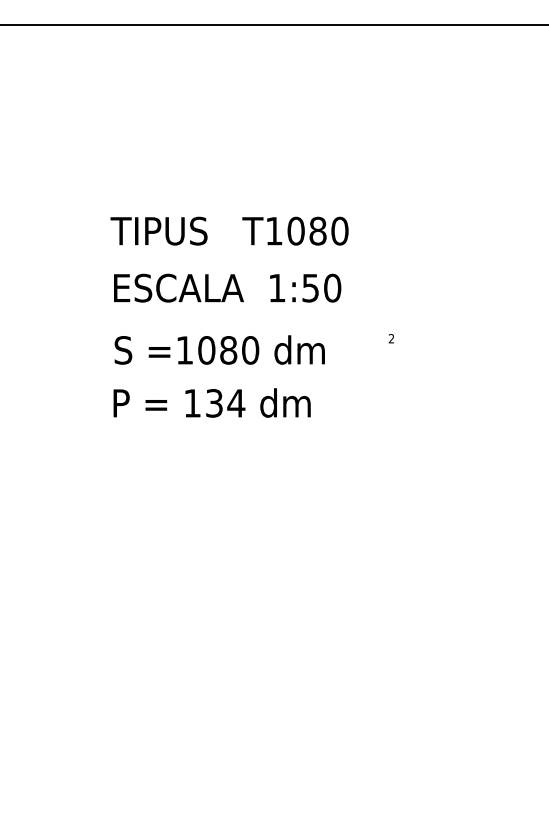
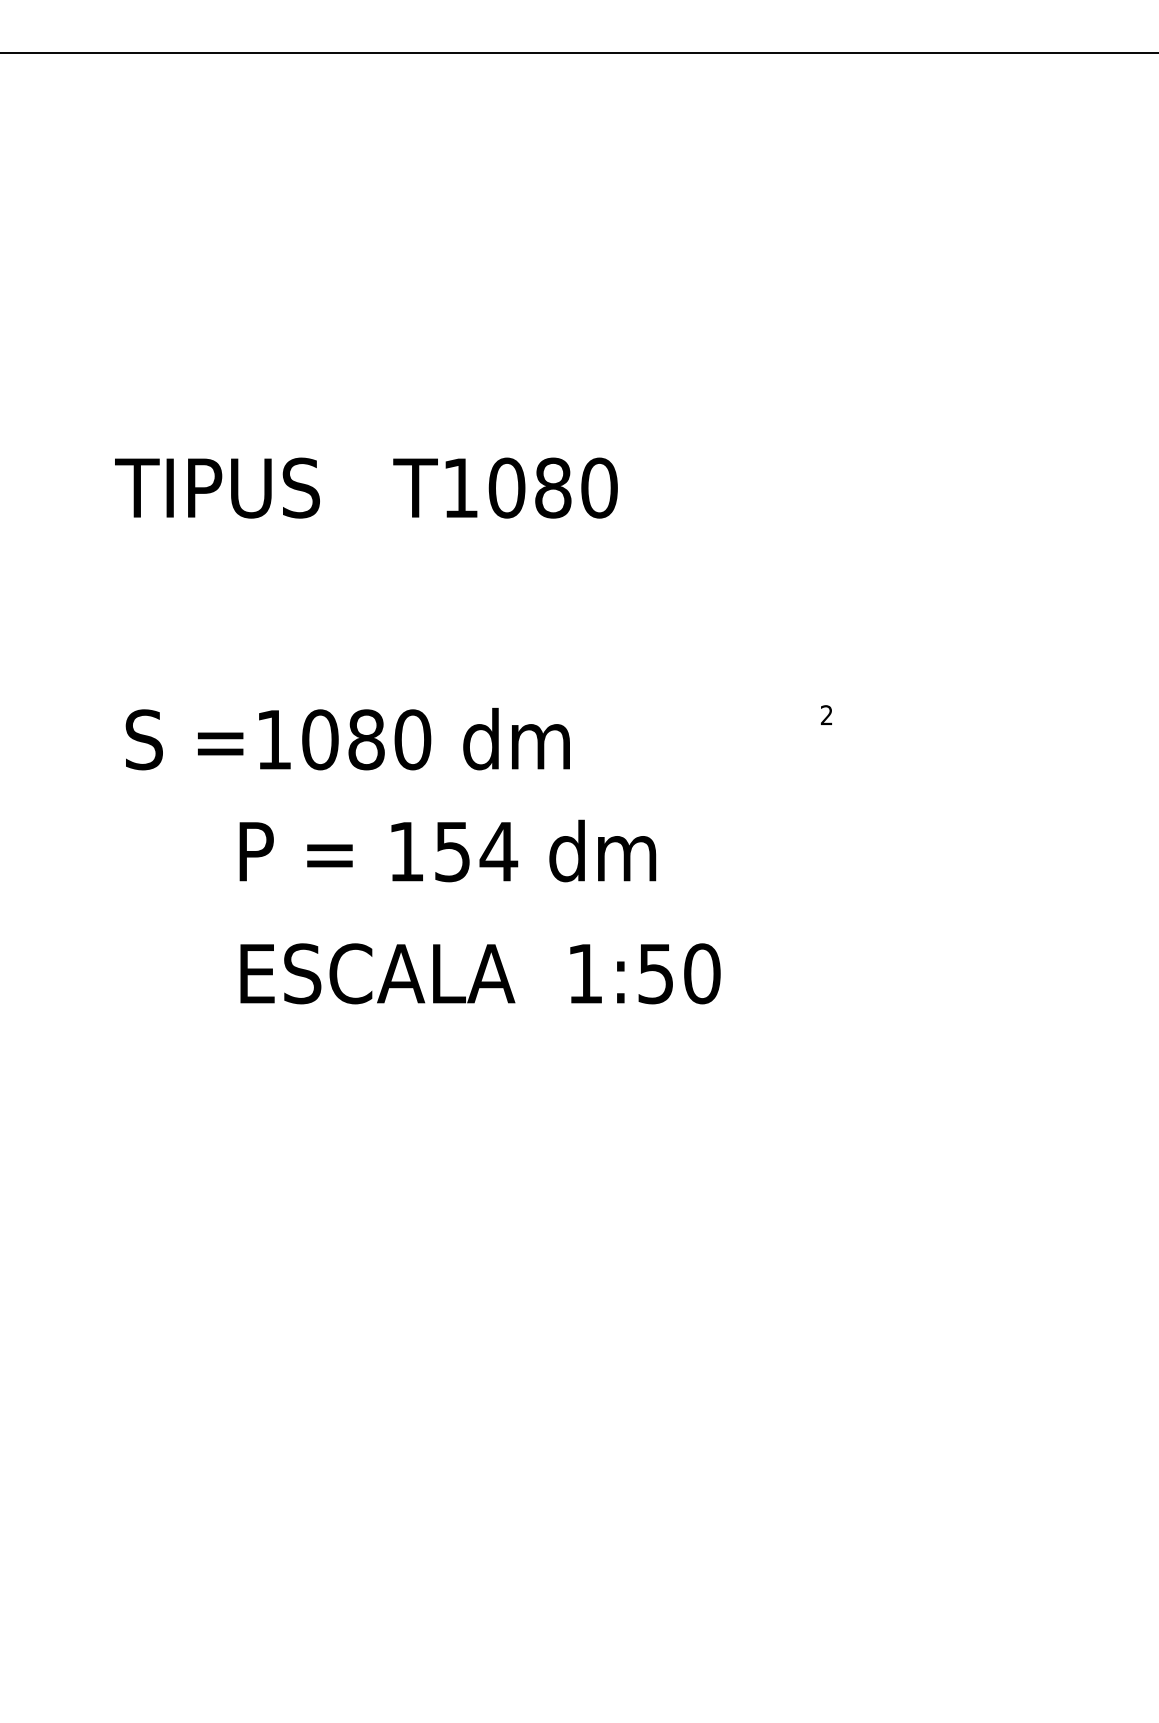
text: (229, 230) -> (366, 486), moved
text: (227, 287) -> (480, 972), moved
text: (219, 349) -> (347, 737), moved
text: (214, 403) -> (452, 851), 134 -> 154

